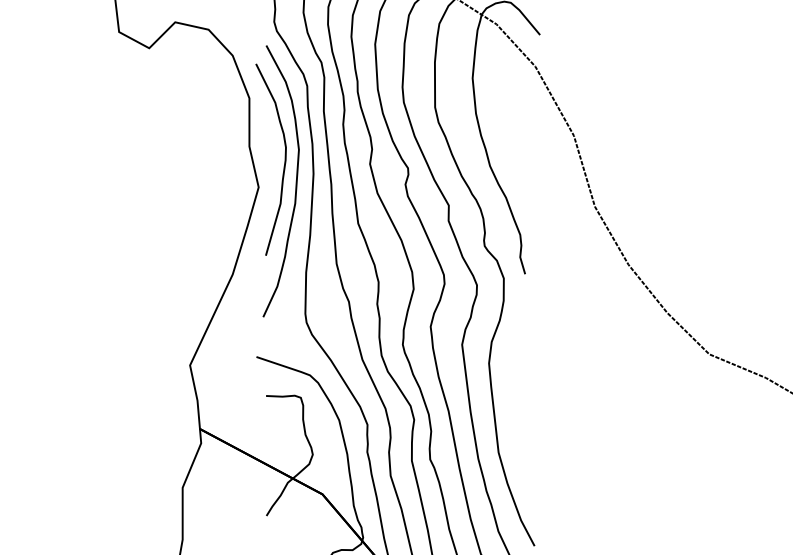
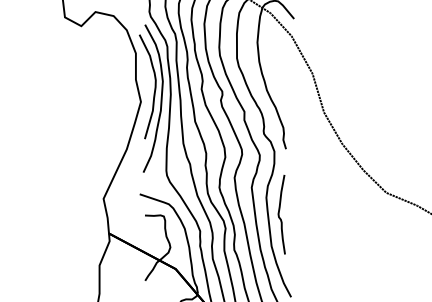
curve: (513, 394) -> (279, 214), added

